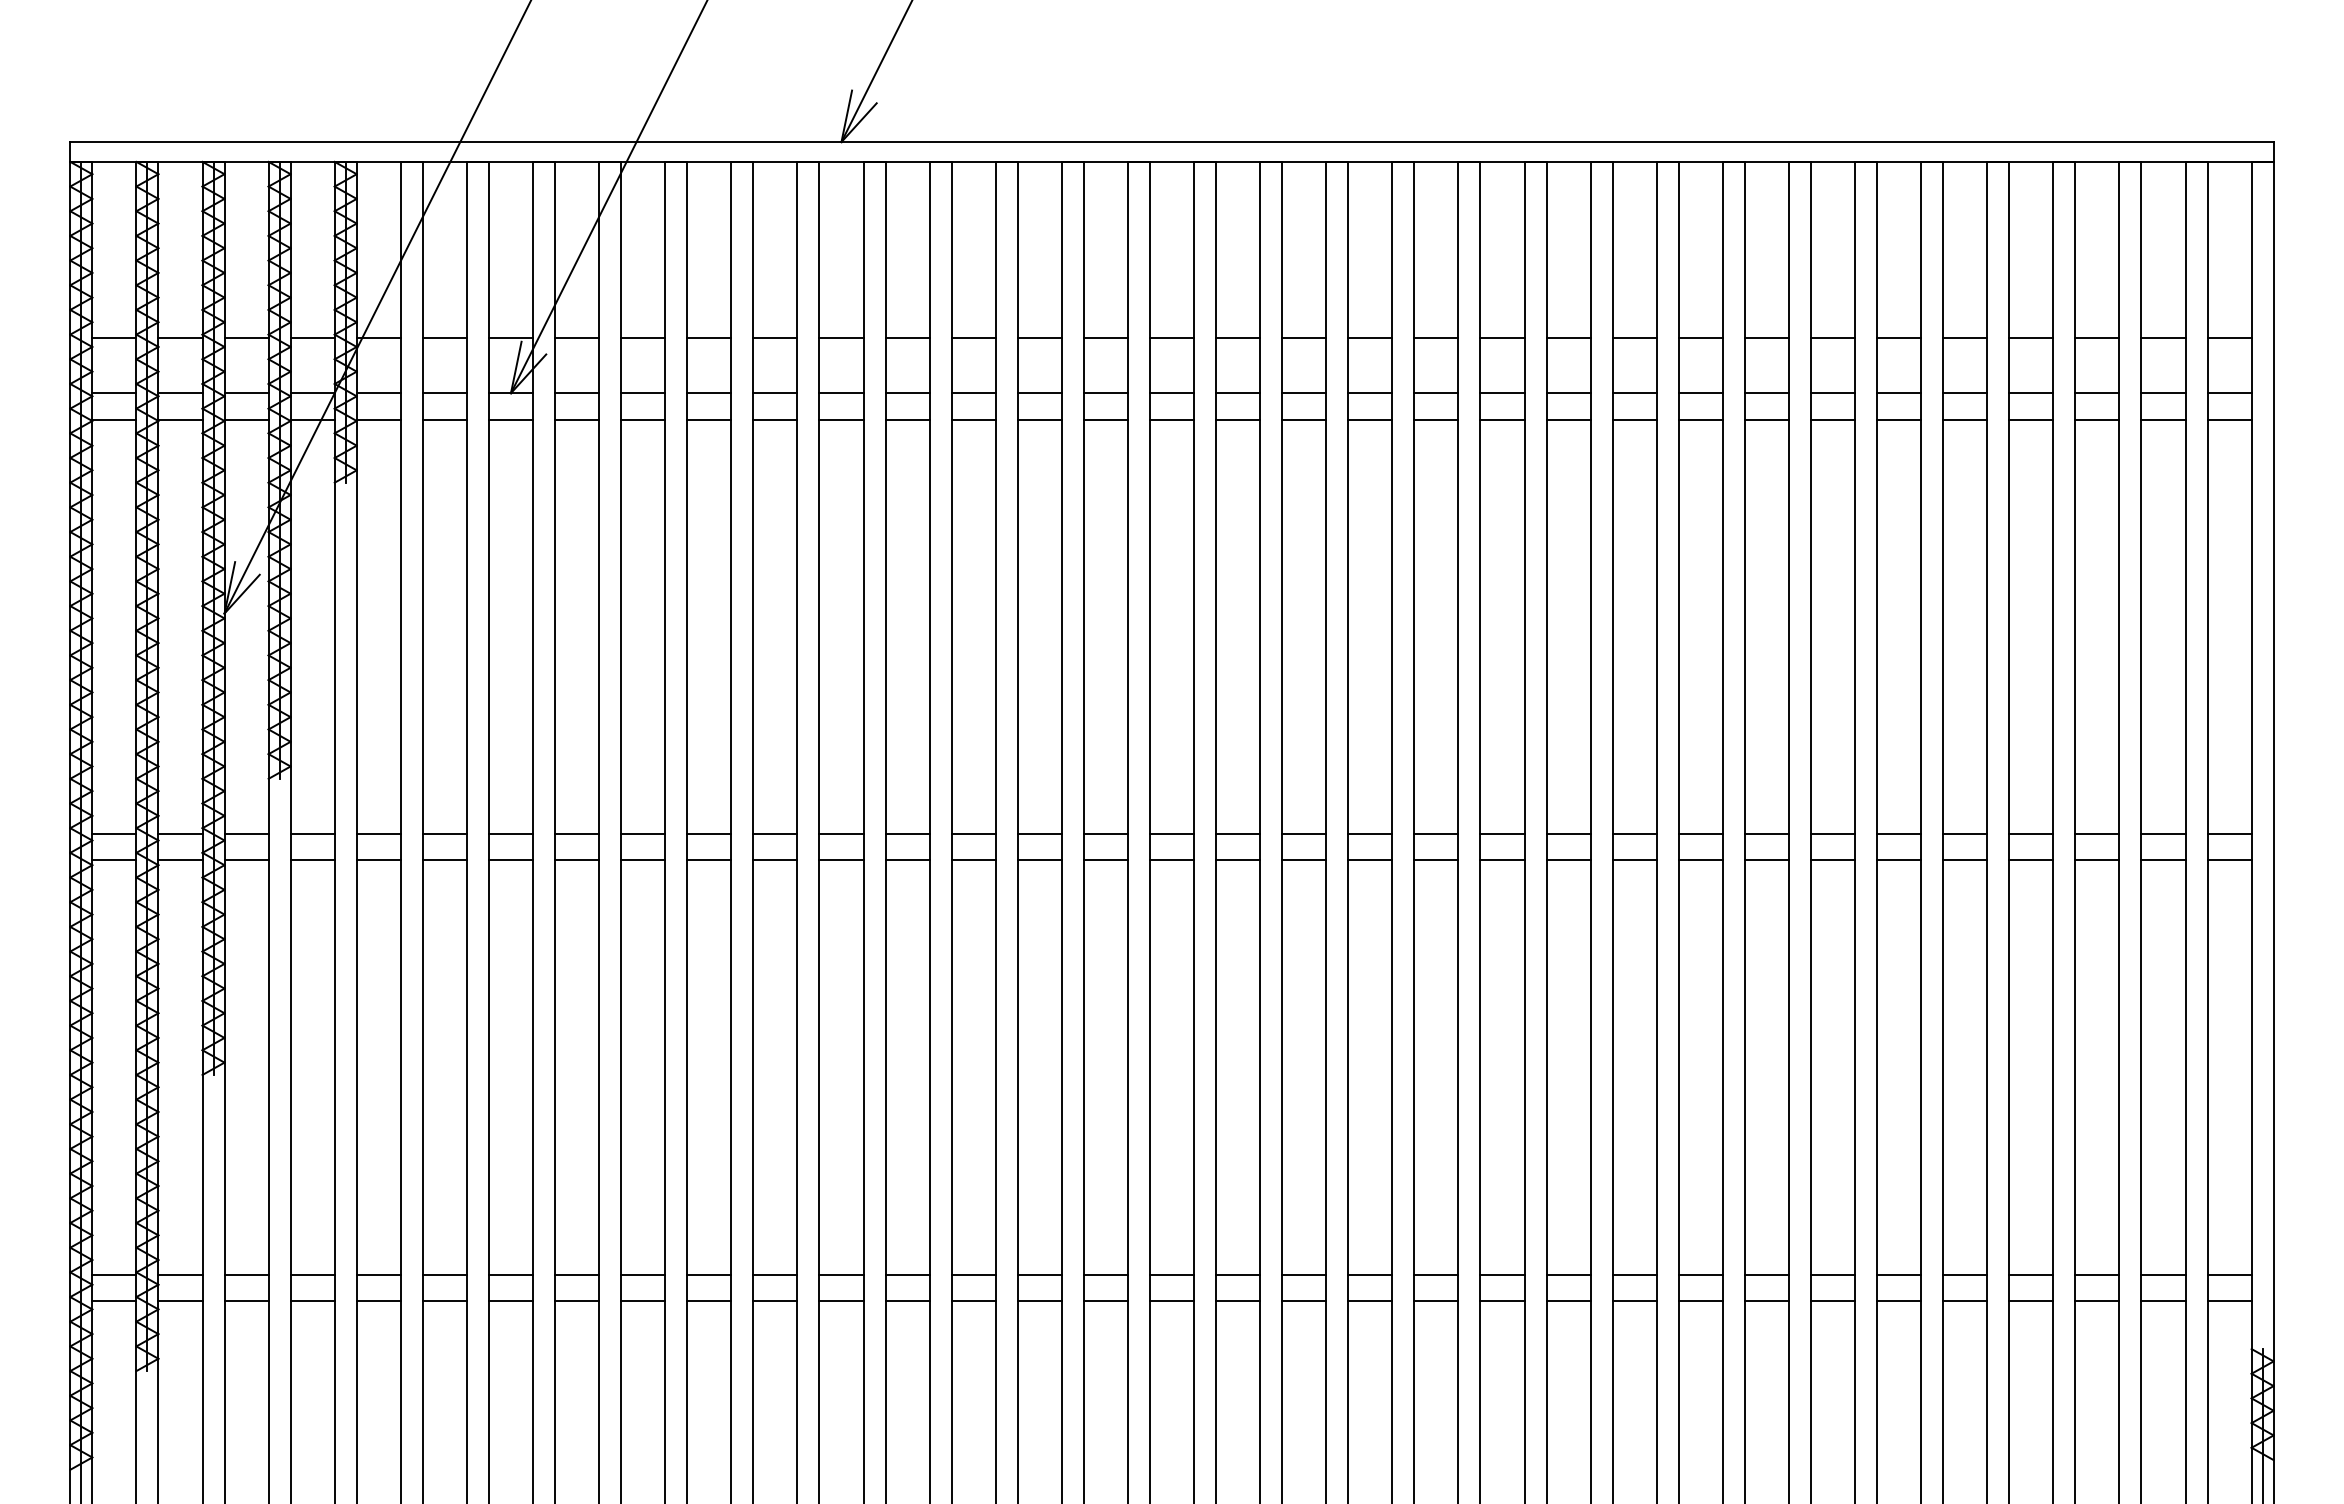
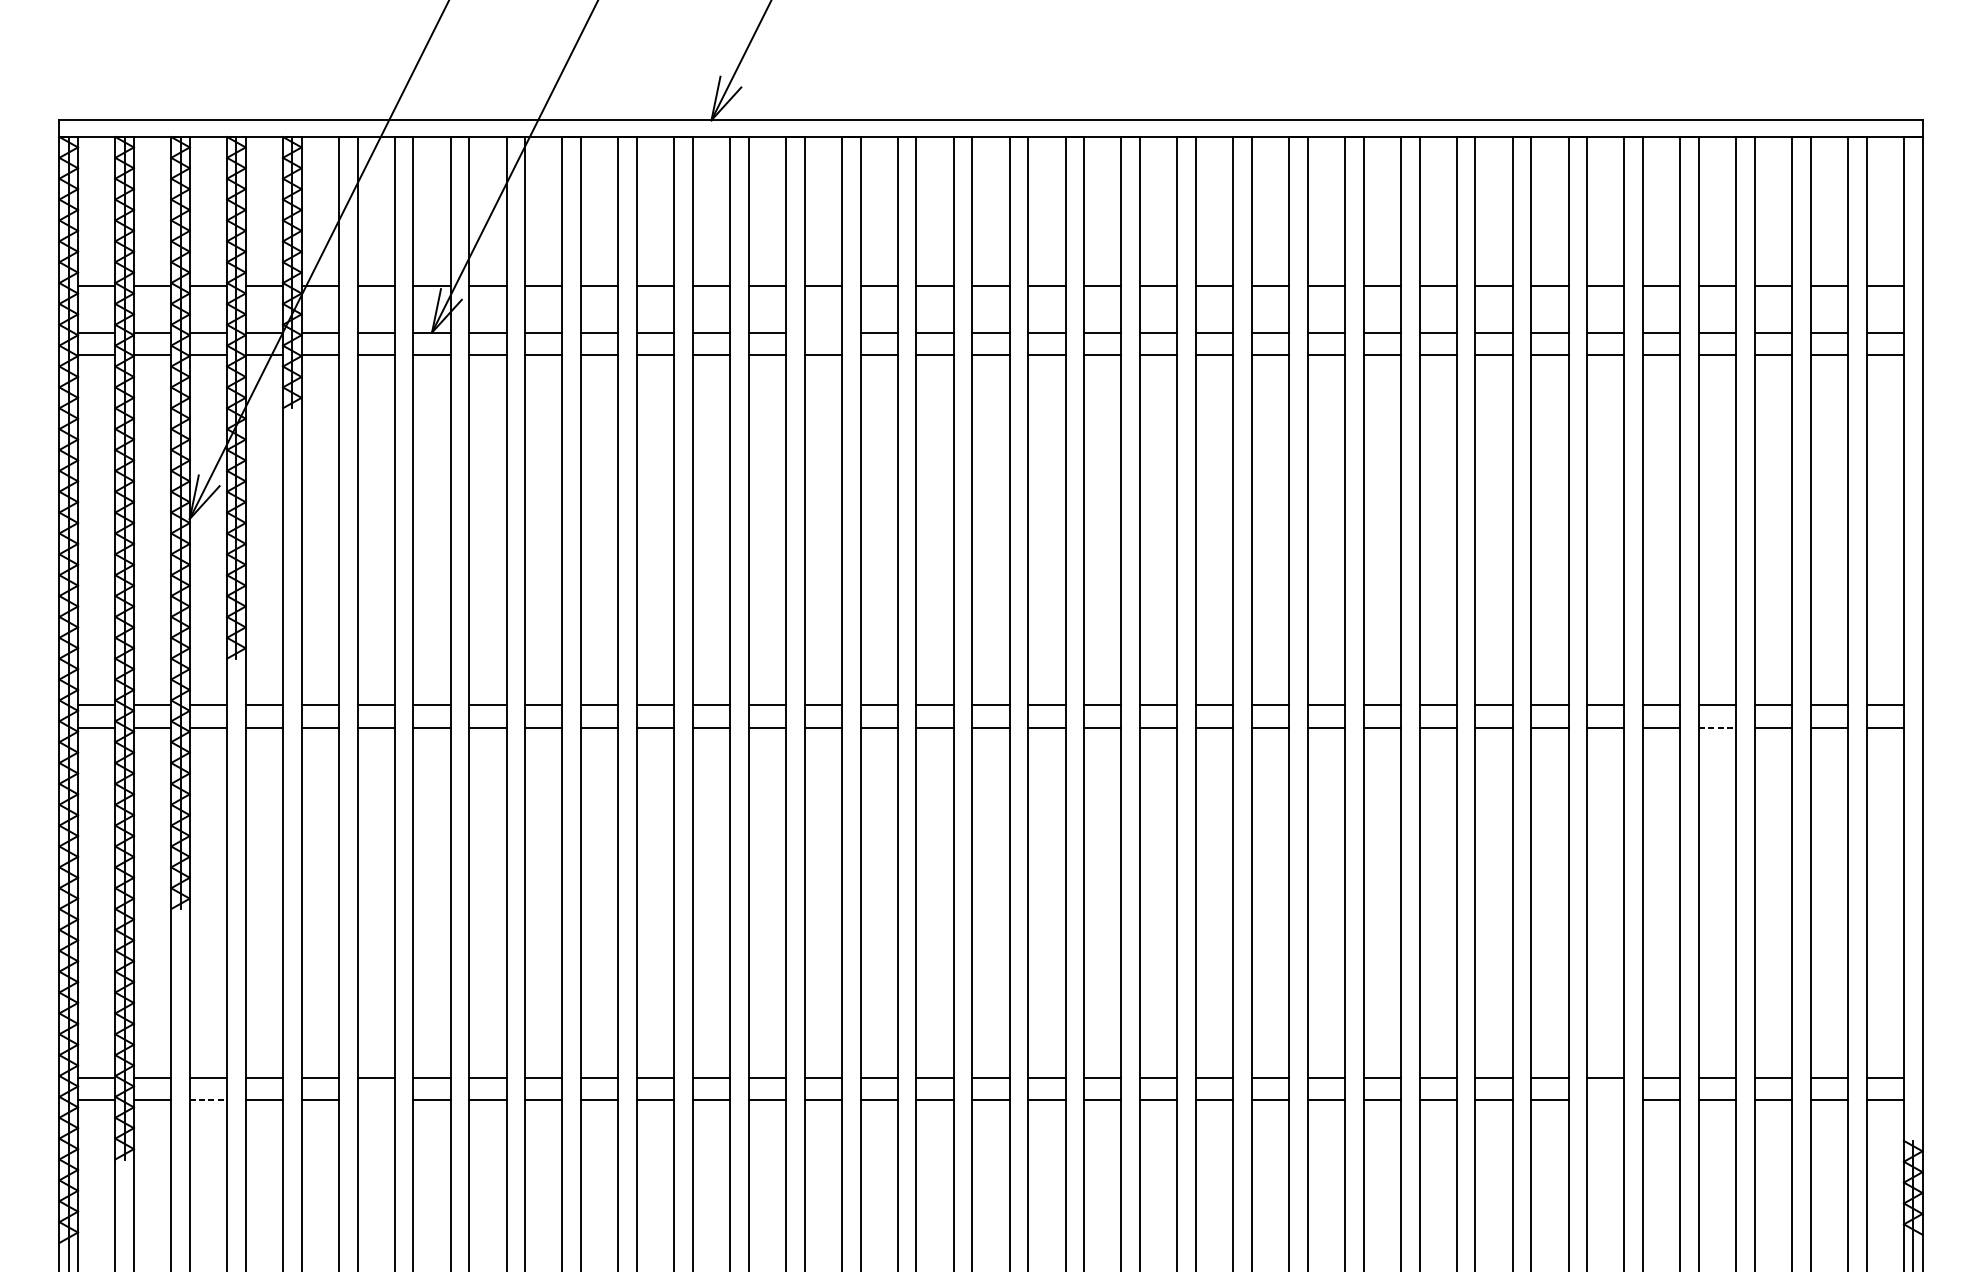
line: (973, 393) -> (823, 332), removed
line: (2031, 860) -> (1717, 727), solid -> dashed
line: (247, 1301) -> (209, 1100), solid -> dashed
line: (444, 1301) -> (375, 1100), removed
line: (1899, 1301) -> (1606, 1100), removed

